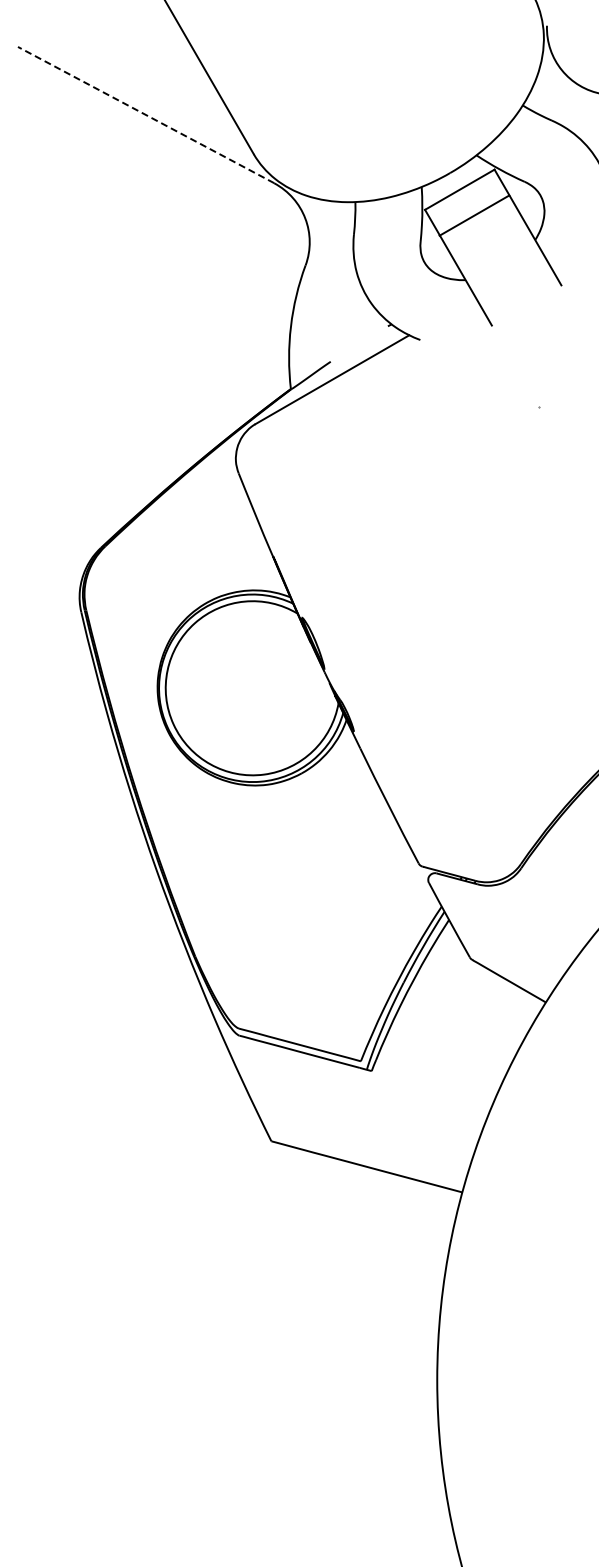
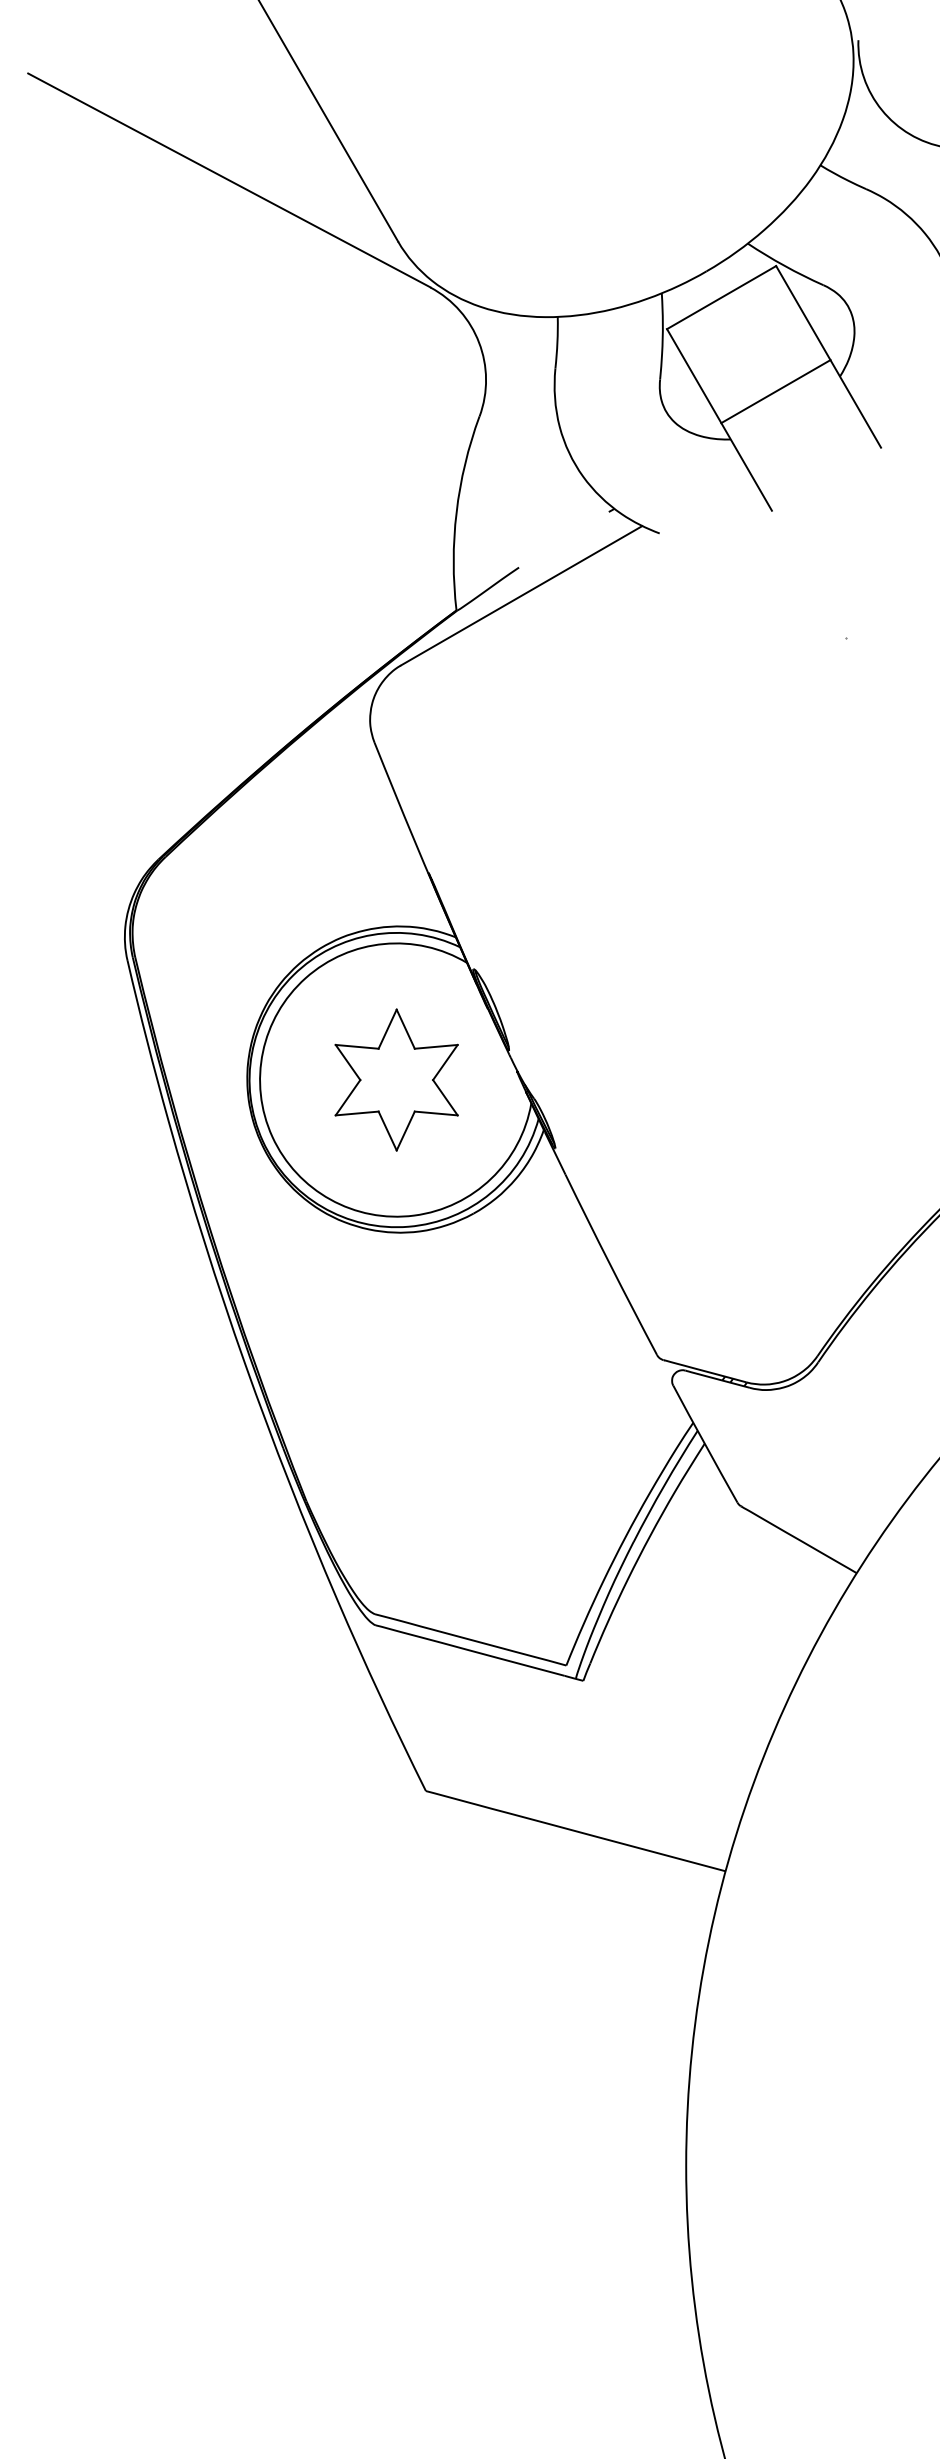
line: (145, 114) -> (228, 179), dashed -> solid
line: (474, 215) -> (776, 391), moved
part: (252, 688) -> (396, 1080), added

